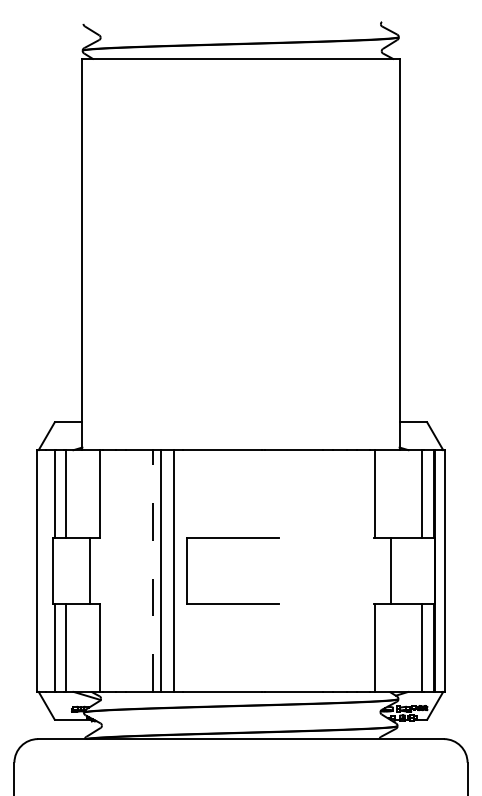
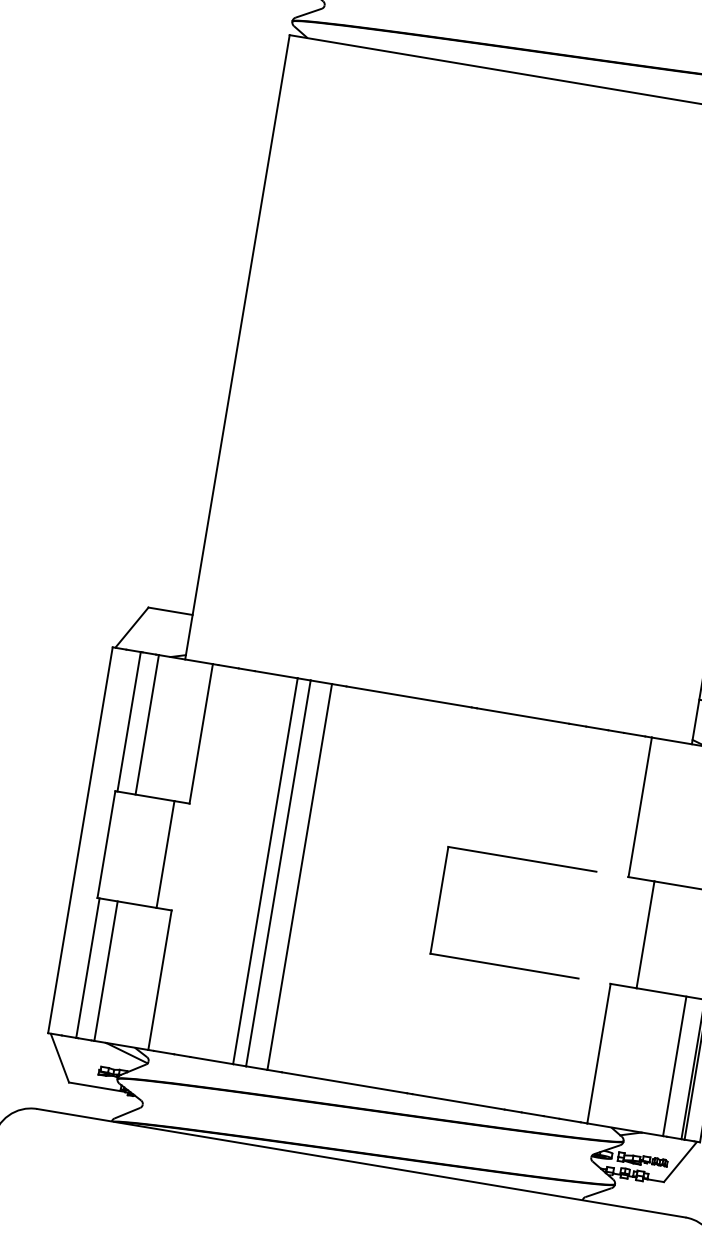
part: (232, 538) -> (521, 860), moved
line: (152, 571) -> (264, 871), dashed -> solid

